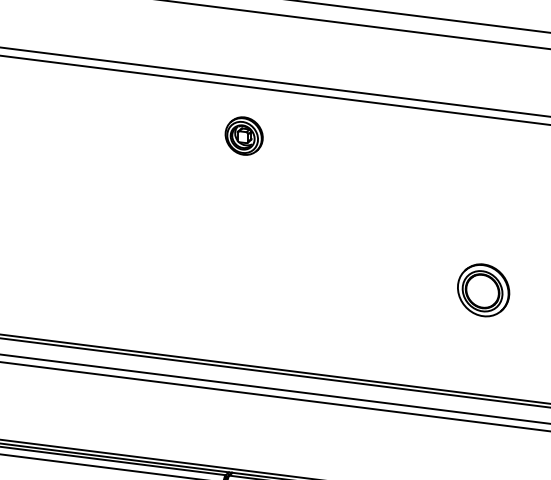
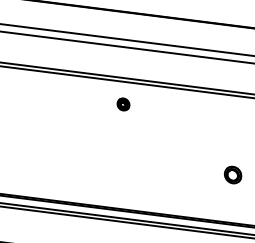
part: (244, 136) -> (123, 104), size x0.7
part: (482, 288) -> (232, 174), size x0.7

